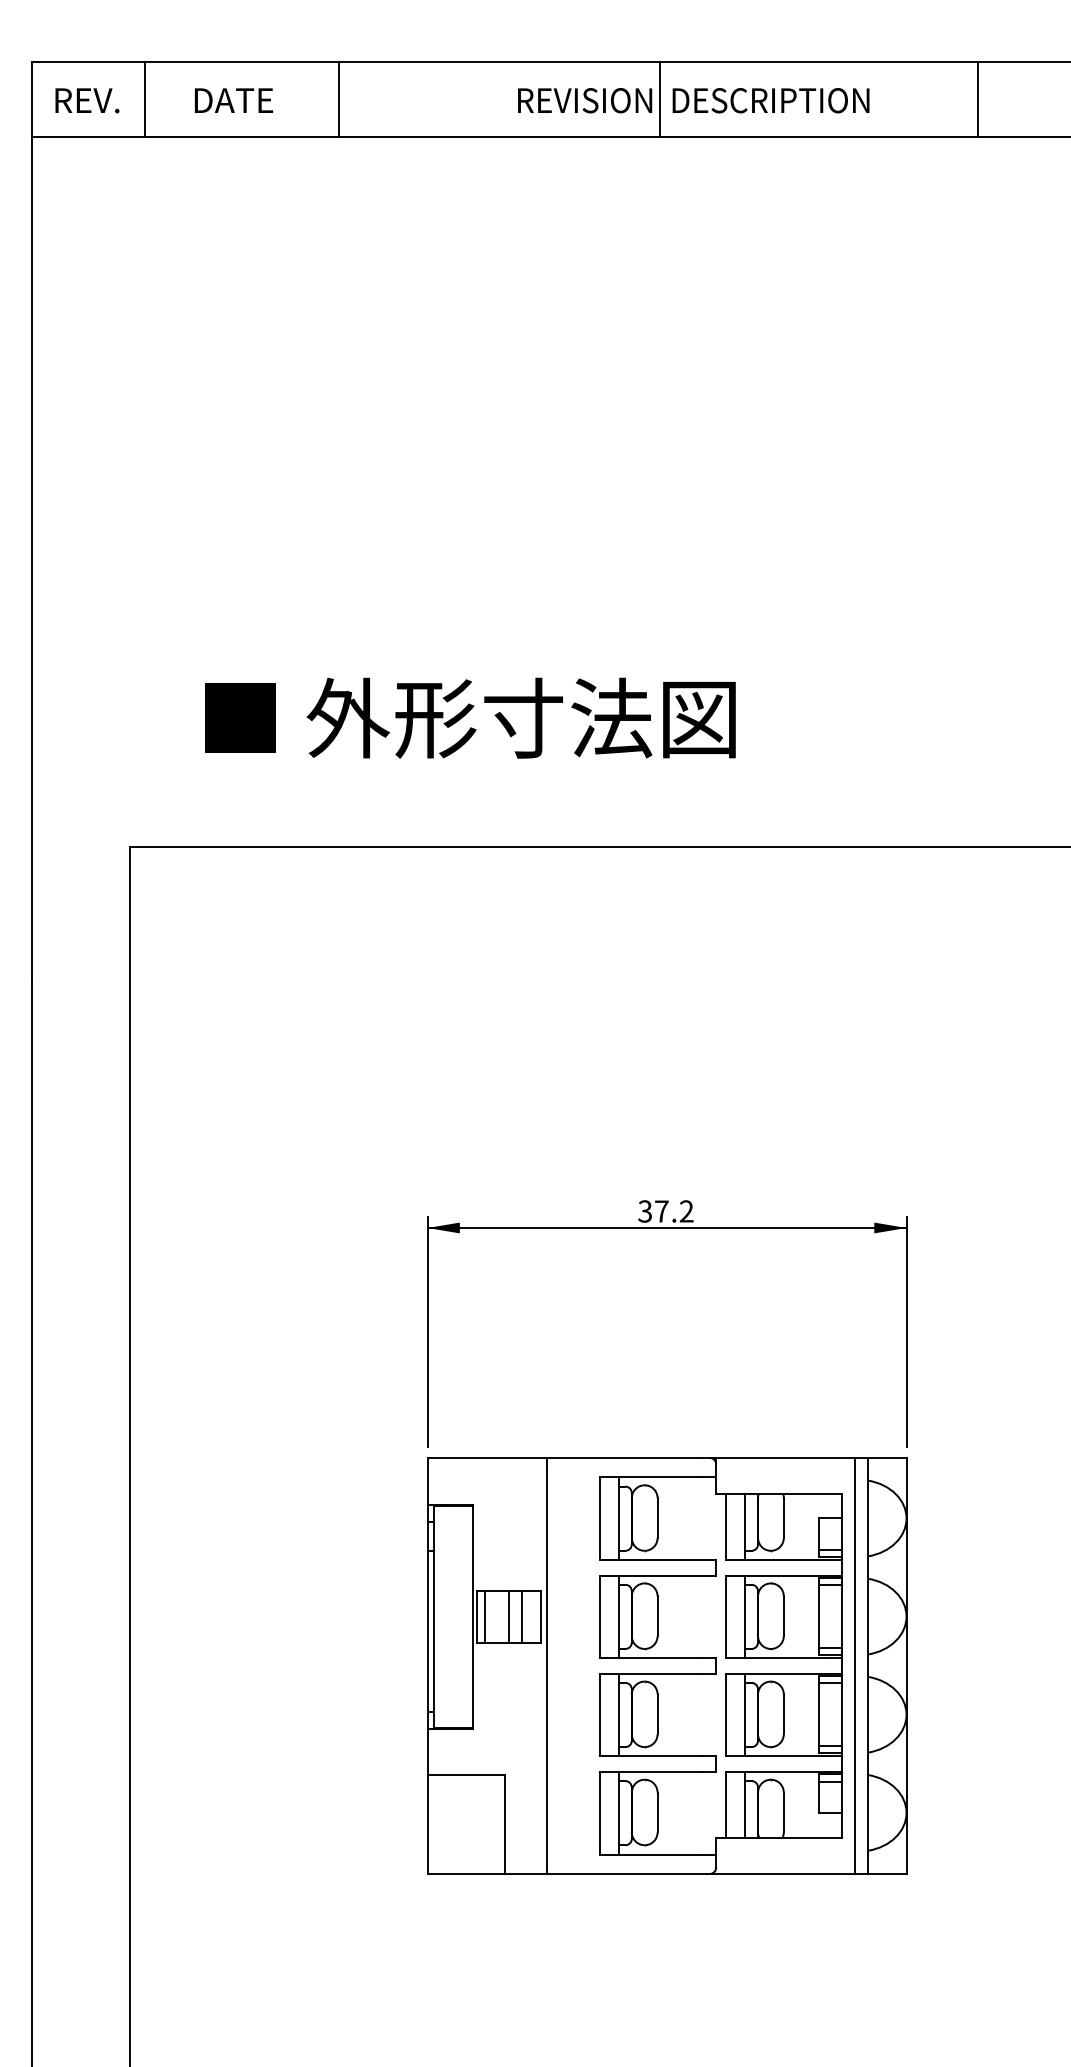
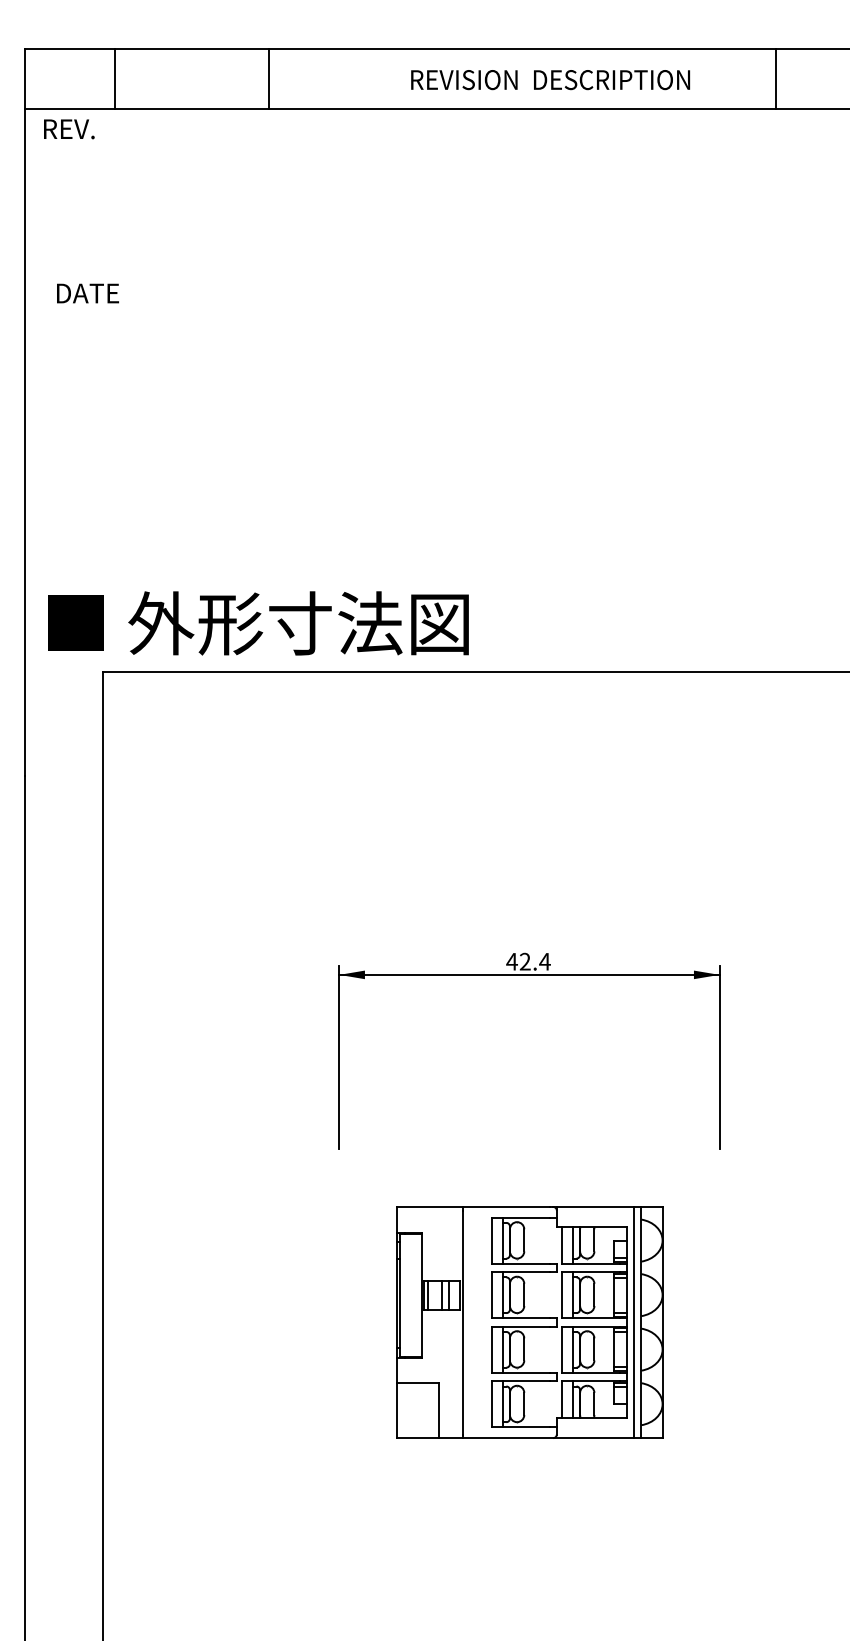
line: (660, 99) -> (524, 79), removed
text: (87, 100) -> (69, 129), moved
text: (234, 100) -> (88, 293), moved
text: (470, 717) -> (258, 622), moved
text: (665, 1211) -> (528, 961), 37.2 -> 42.4
part: (667, 1665) -> (529, 1322), size x0.7

